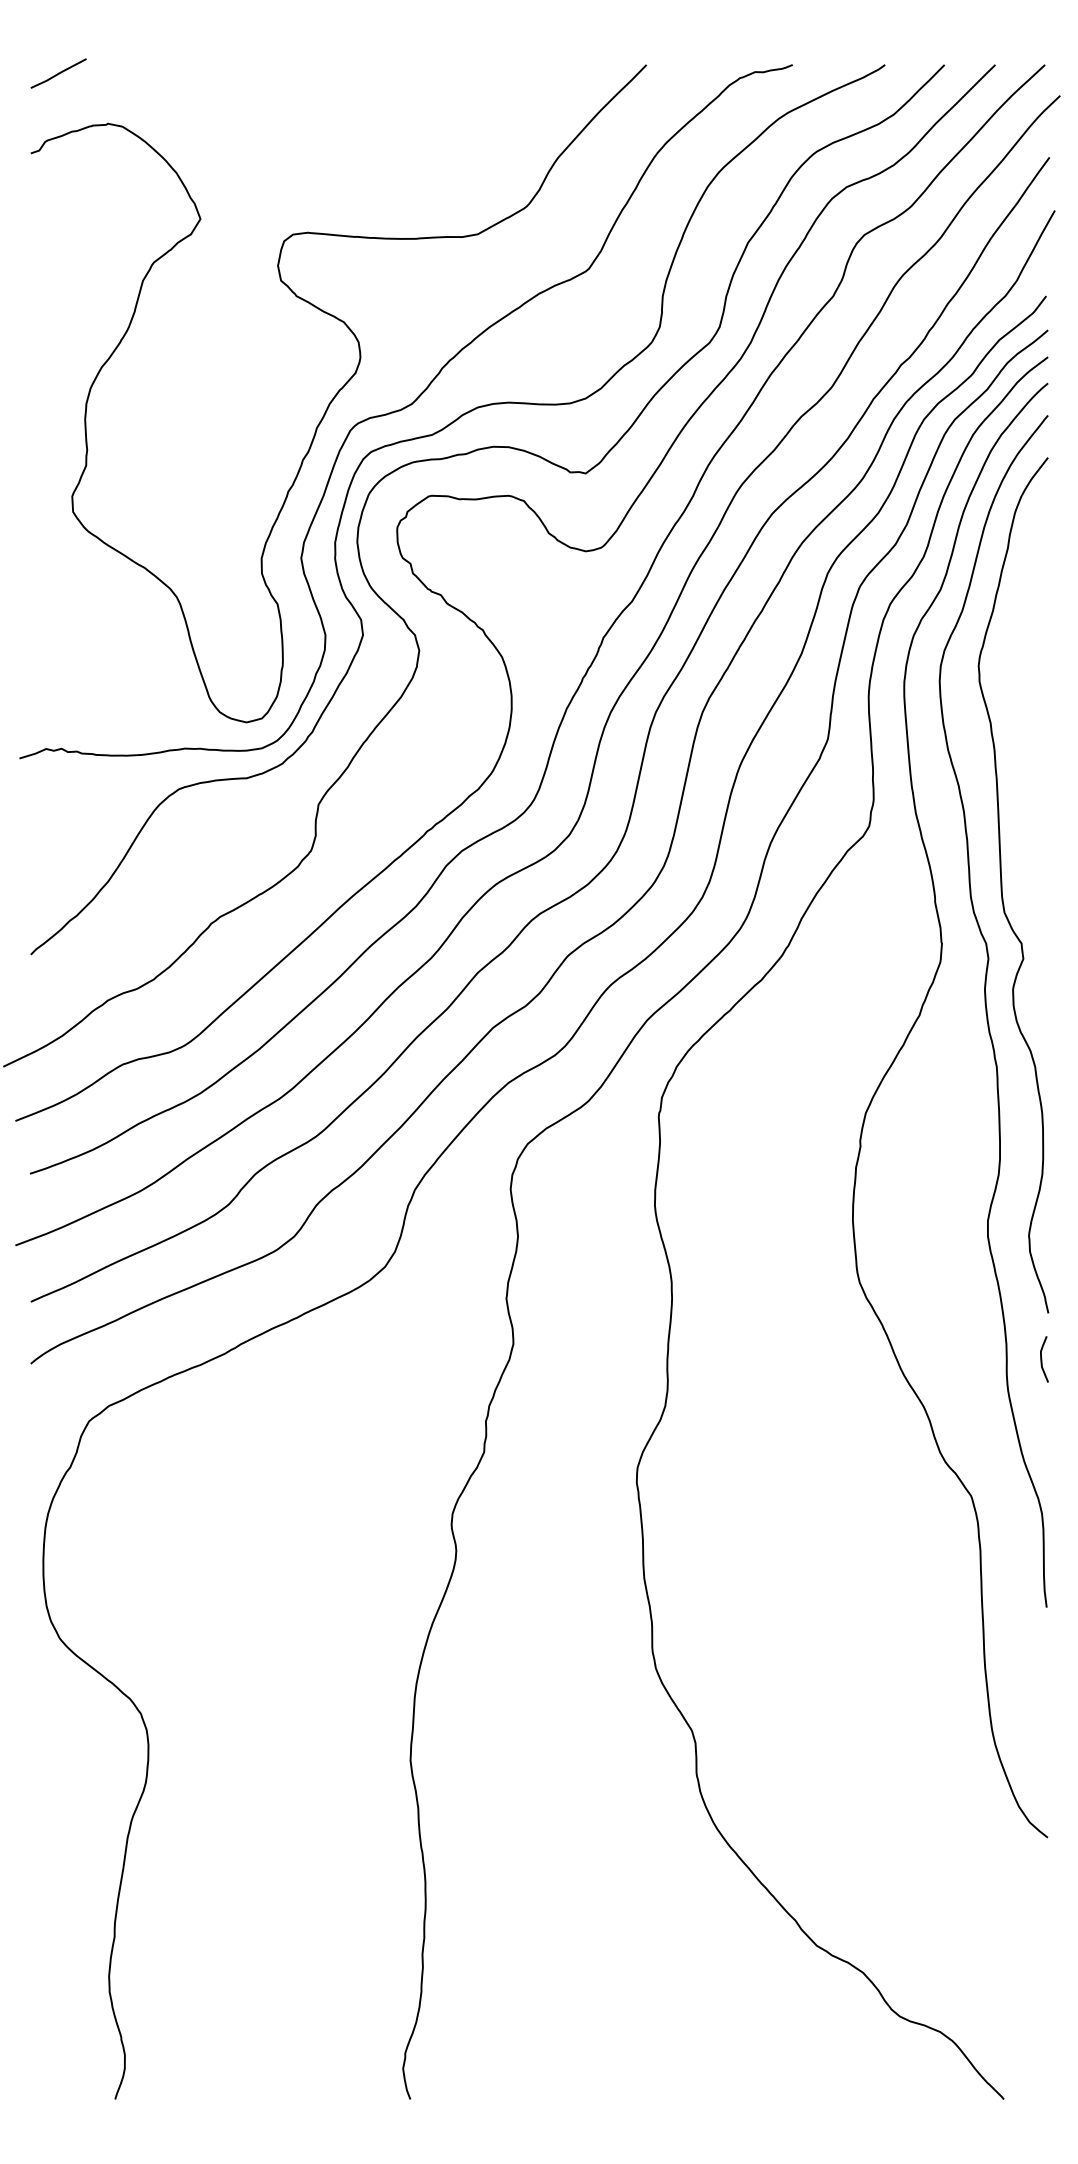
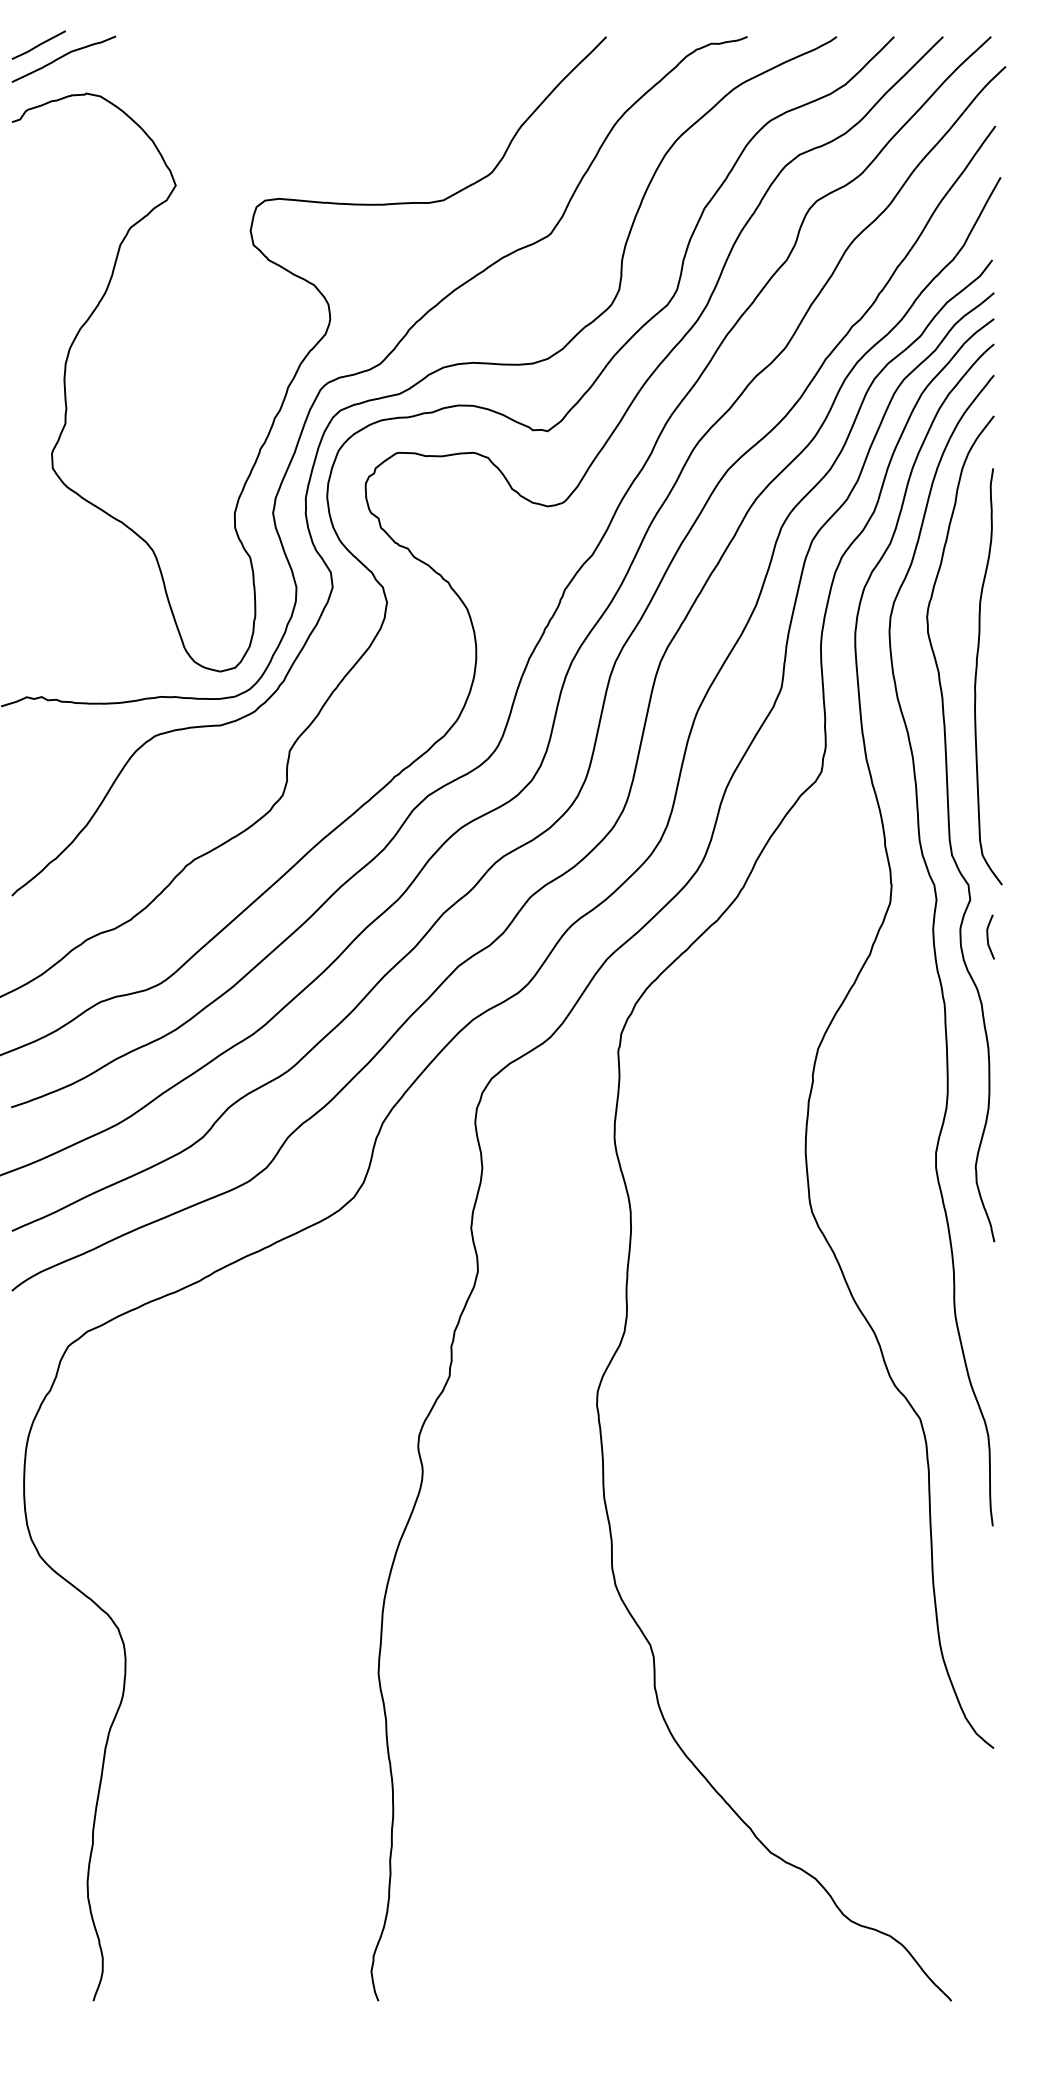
curve: (83, 86) -> (62, 57), added
curve: (1030, 725) -> (977, 674), added
curve: (1042, 1359) -> (988, 937), moved

